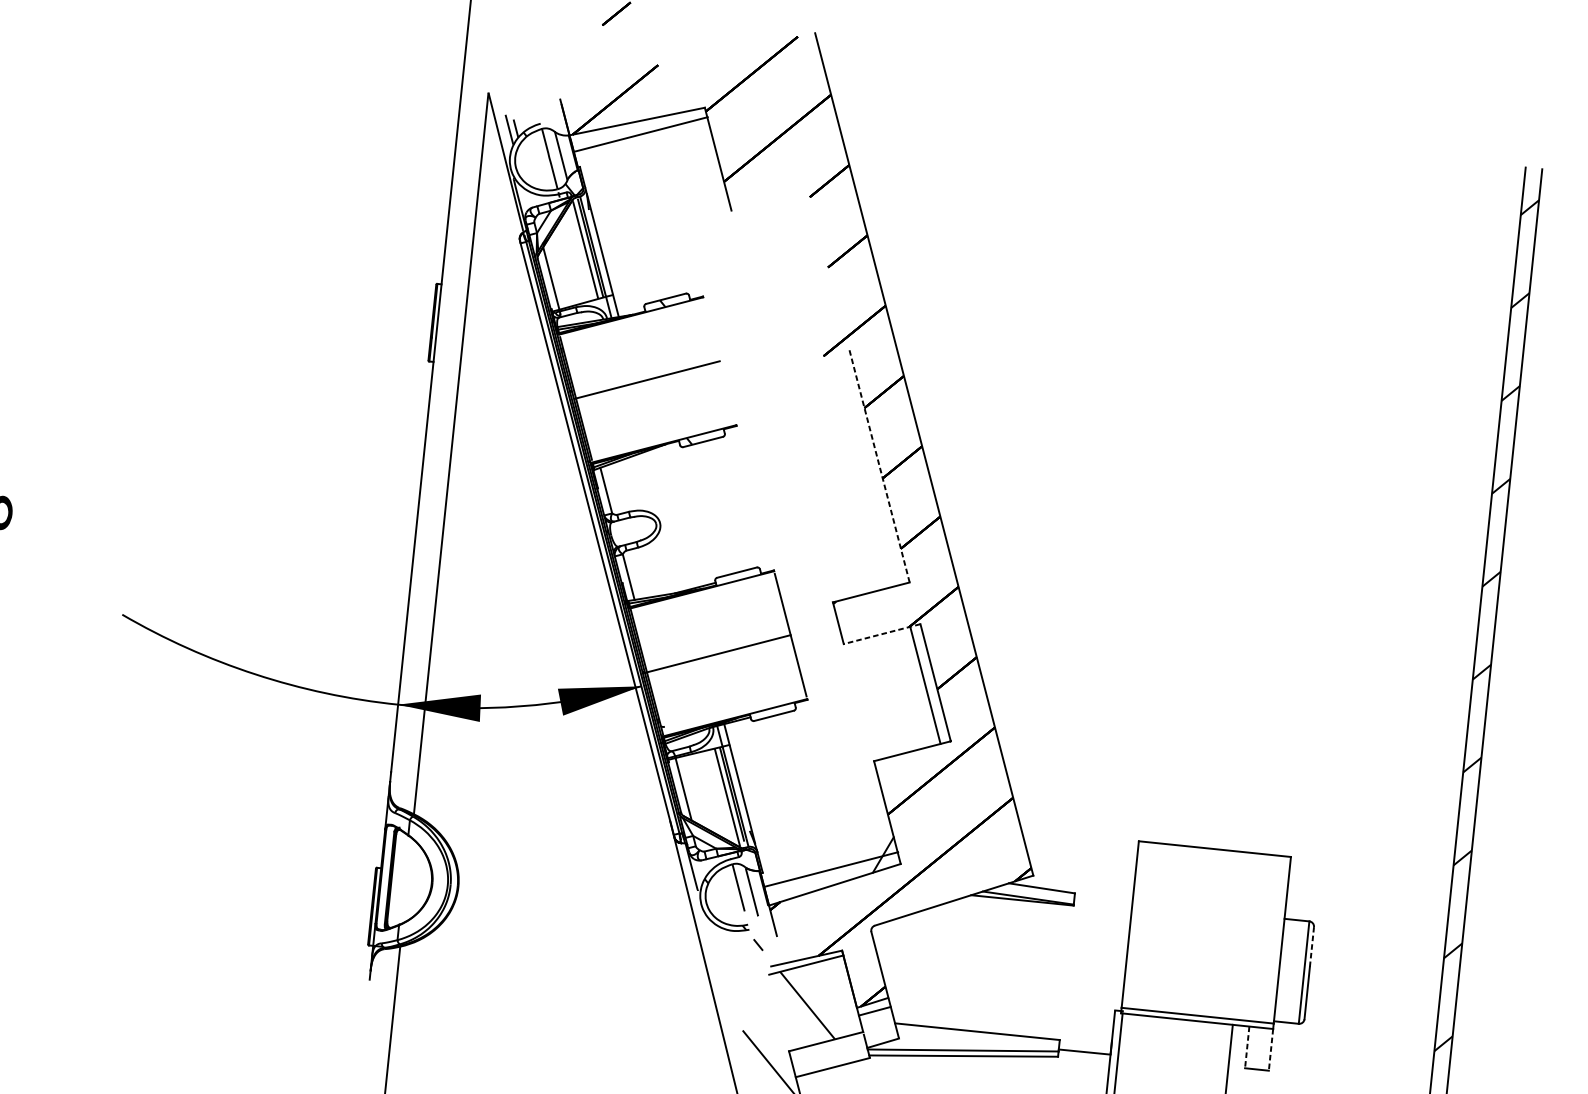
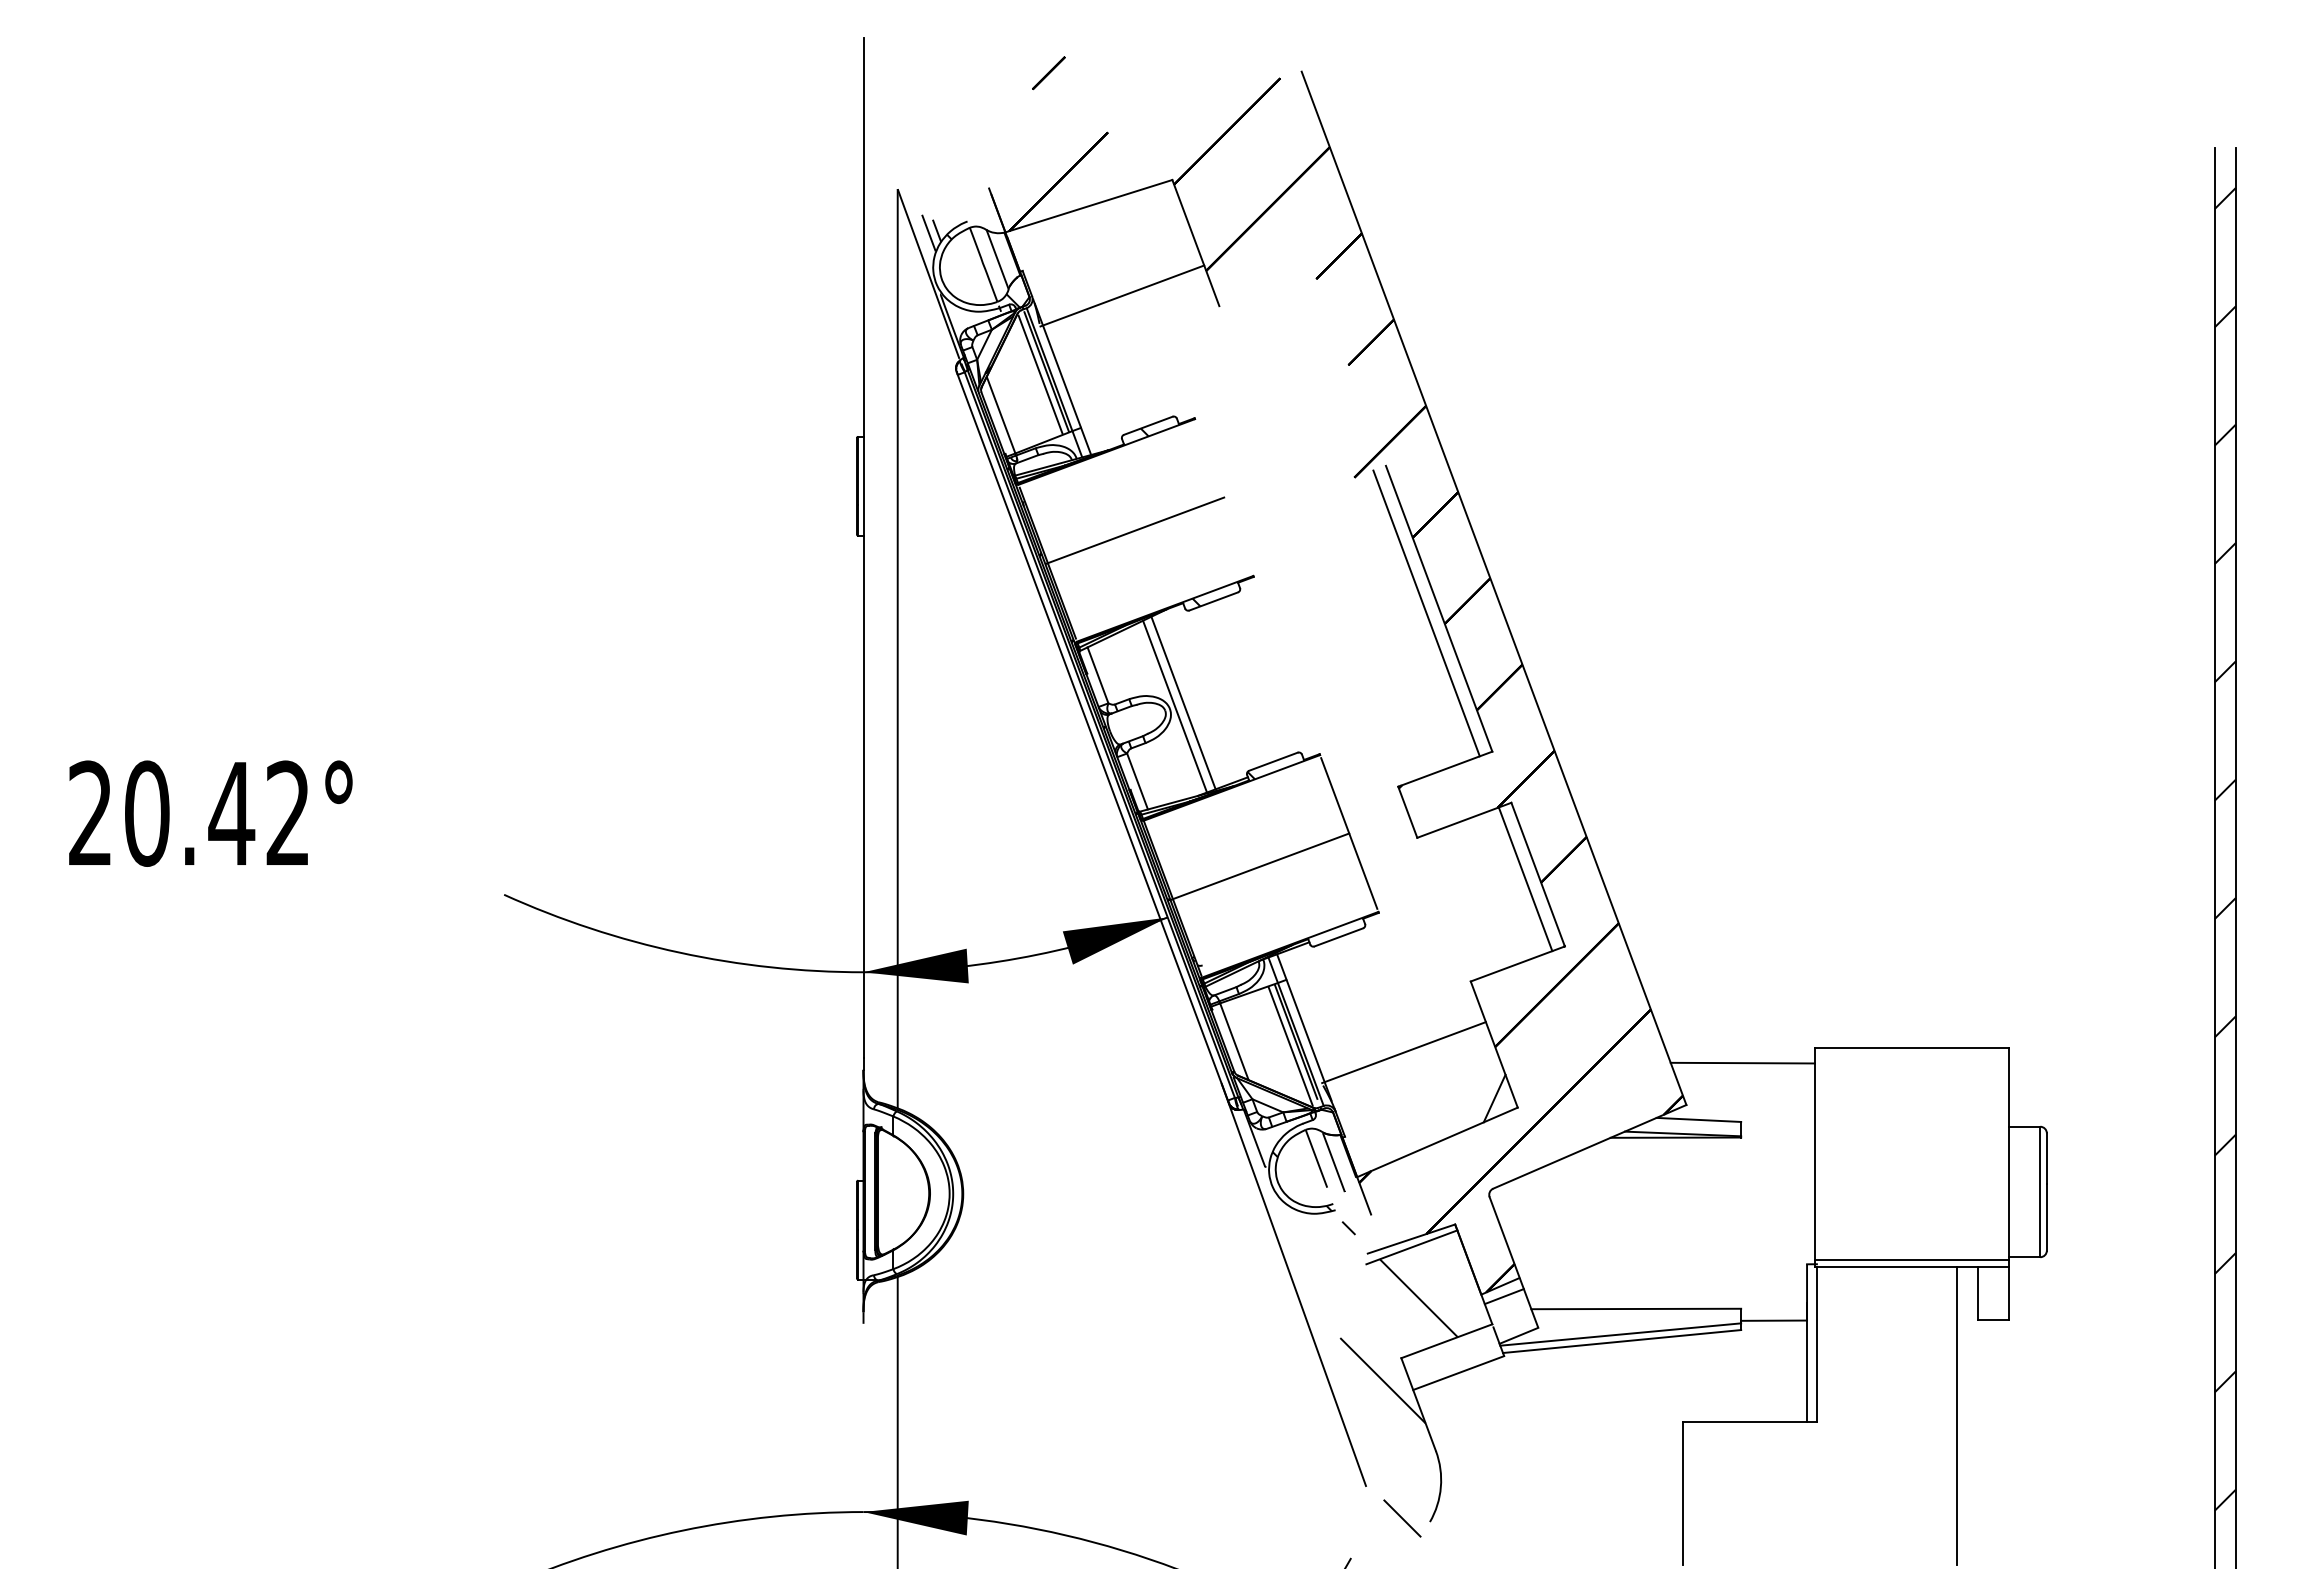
line: (641, 134) -> (1122, 295), moved
line: (879, 465) -> (1438, 608), dashed -> solid
line: (869, 468) -> (1426, 613), added
line: (671, 518) -> (1183, 702), added
line: (664, 521) -> (1175, 706), added
hatch: (685, 590) -> (1210, 791), added
line: (881, 634) -> (1463, 820), dashed -> solid
line: (1080, 846) -> (1742, 1062), added
line: (830, 869) -> (1403, 1052), moved
line: (1311, 946) -> (2046, 1158), dashed -> solid
line: (1247, 1047) -> (1978, 1293), dashed -> solid
line: (1270, 1049) -> (2008, 1293), dashed -> solid

